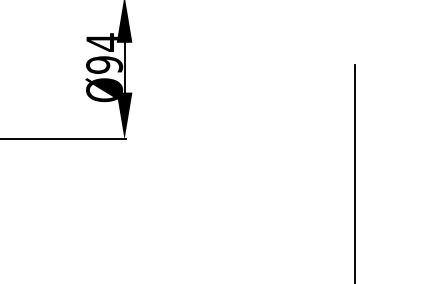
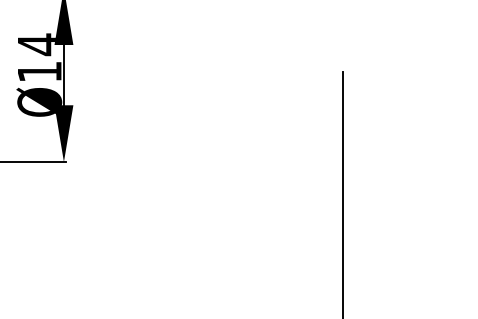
text: (104, 64) -> (39, 71), Ø94 -> Ø14

